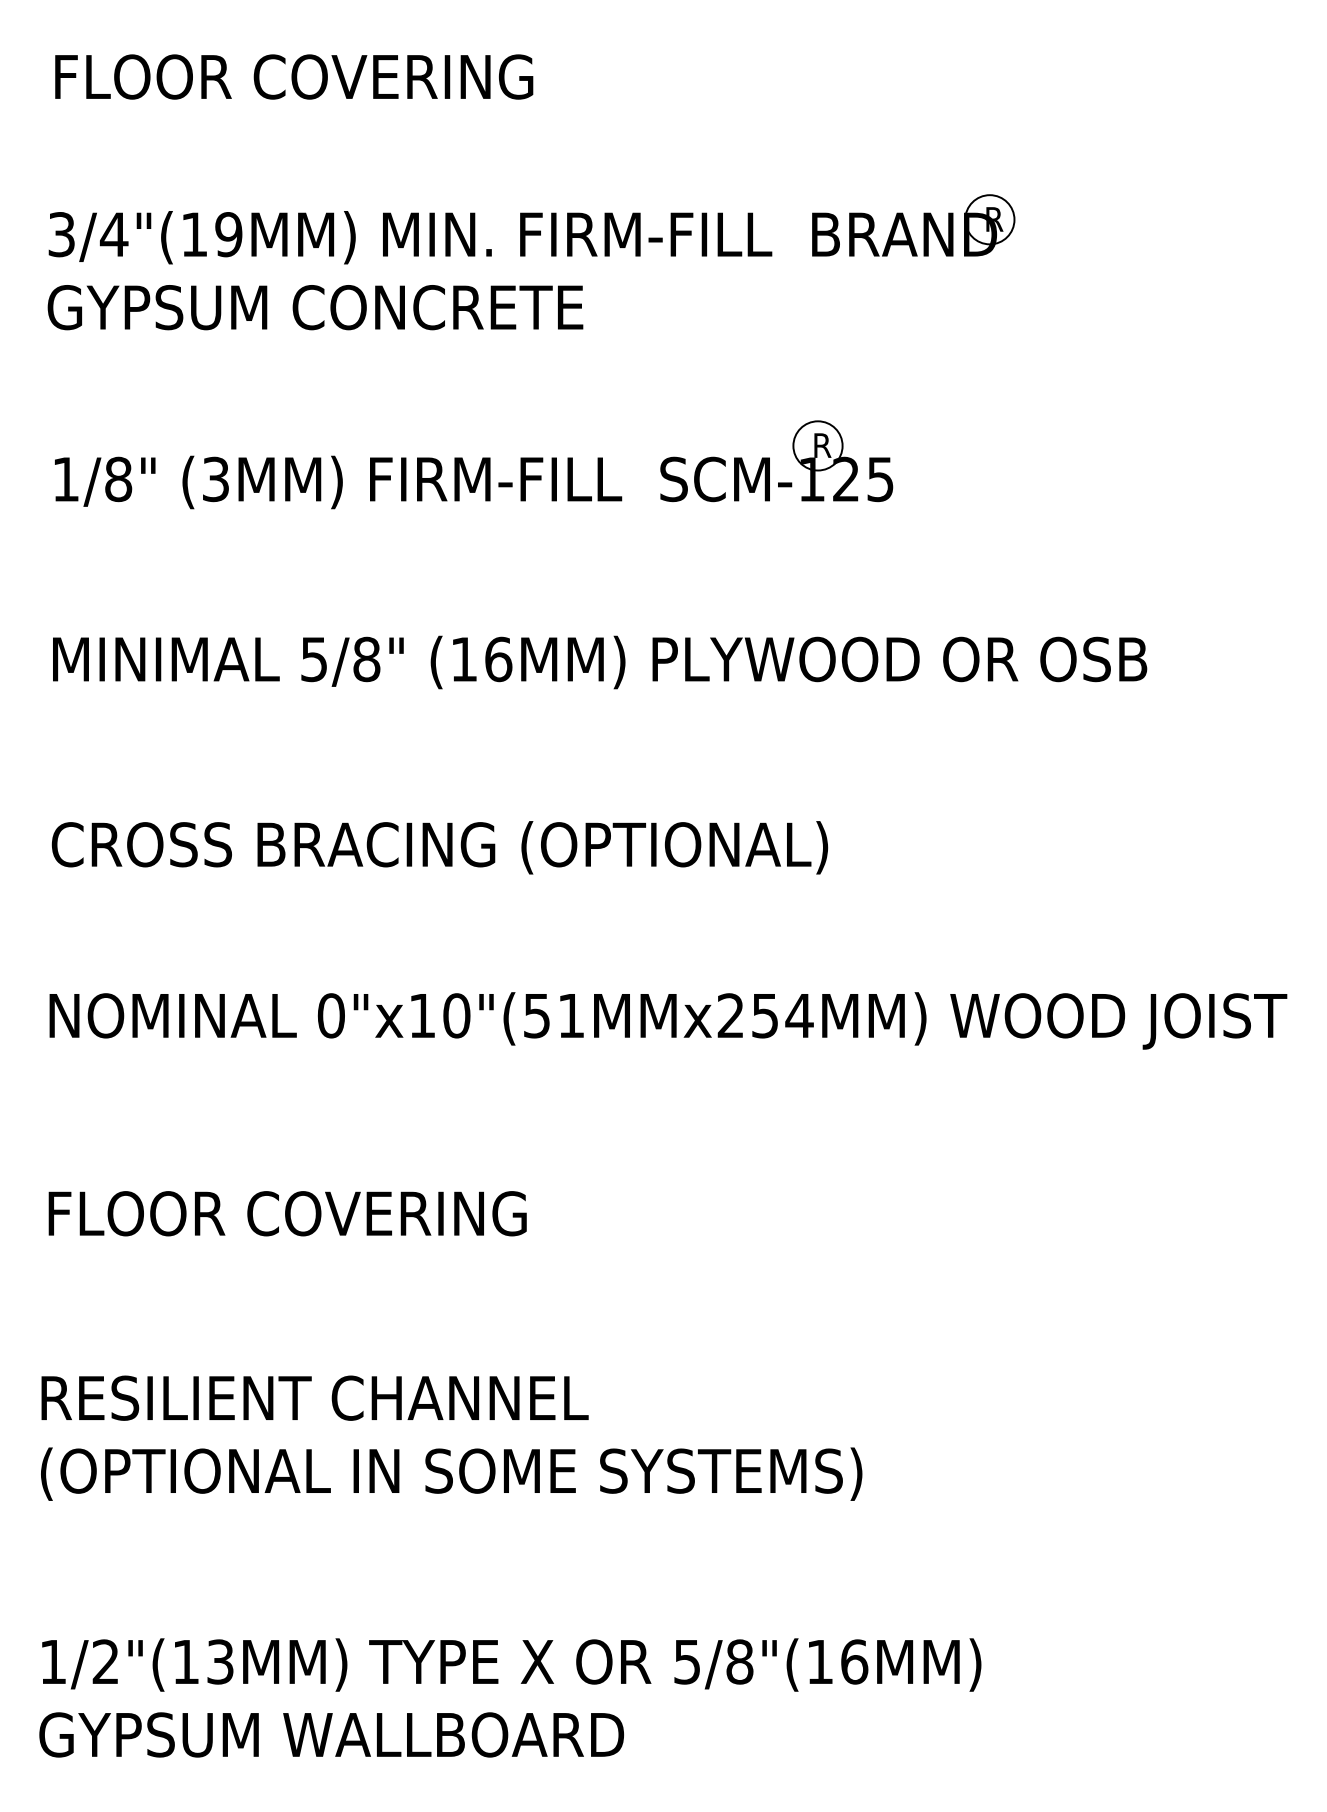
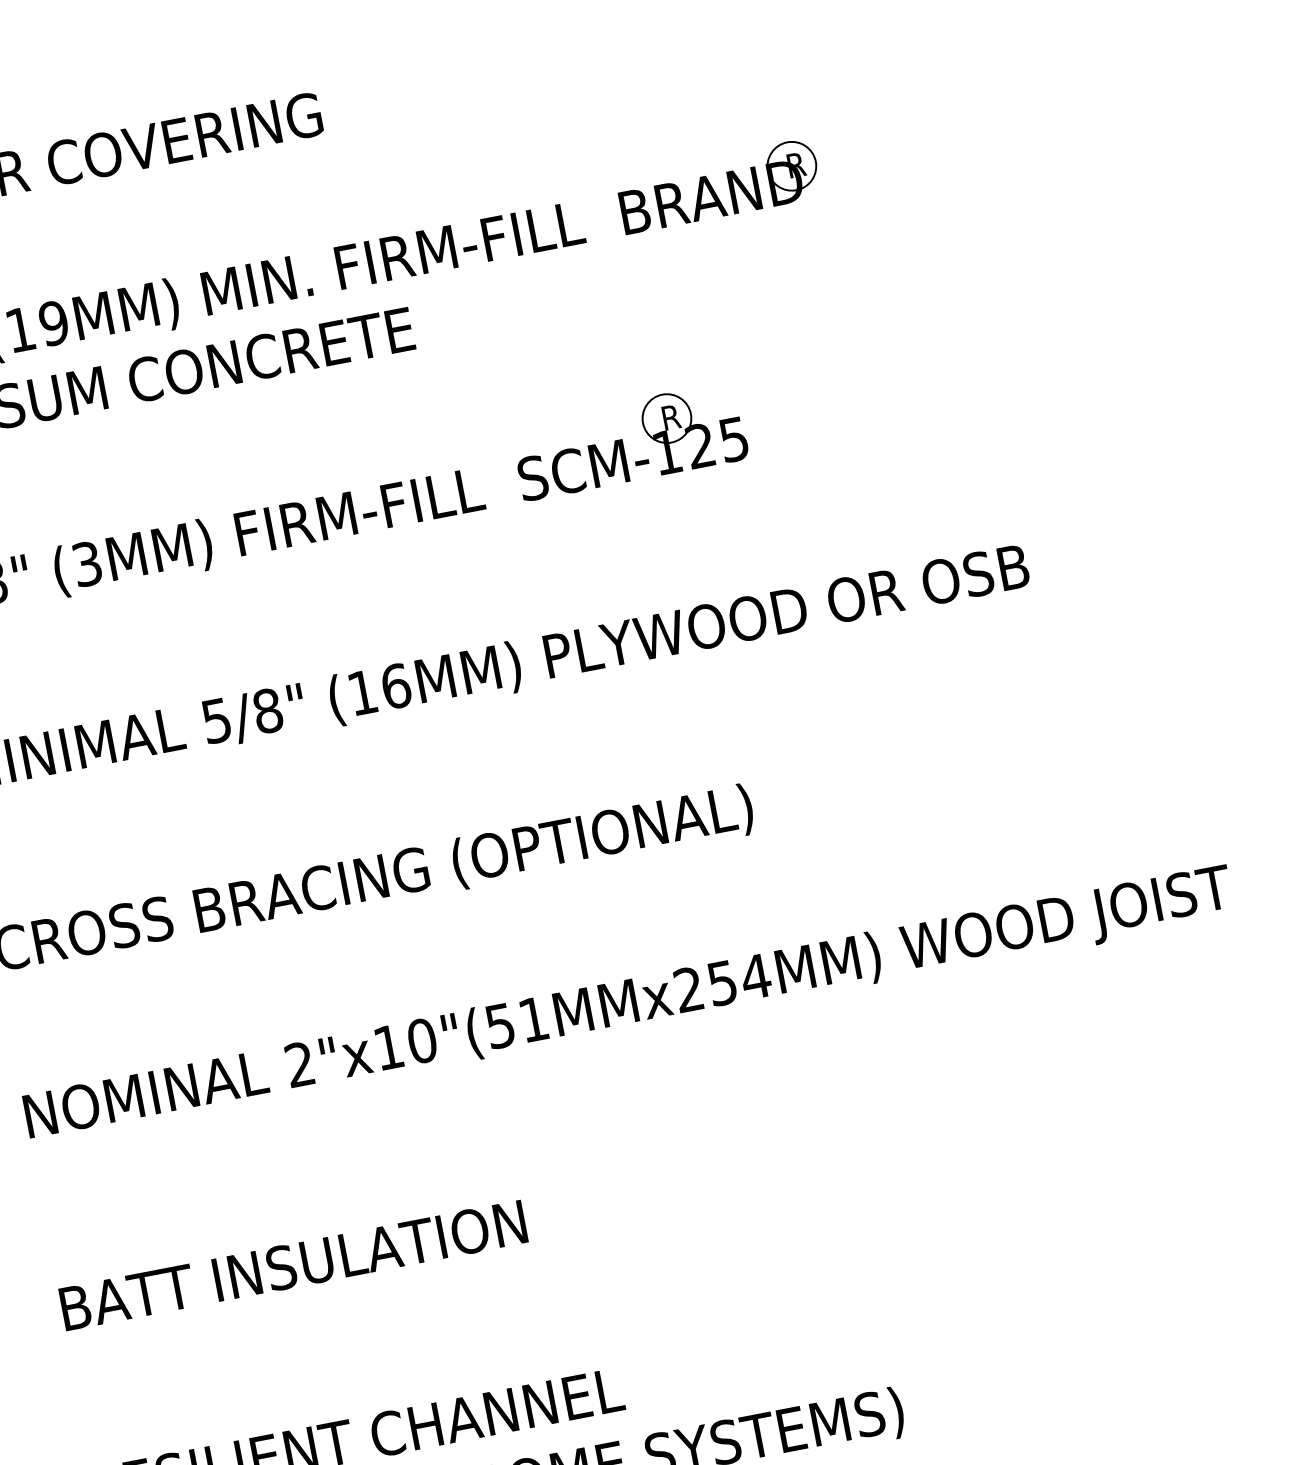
text: (330, 1015) -> (299, 1064), 0"x10"(51MMx254MM) -> 2"x10"(51MMx254MM)
text: (290, 1213) -> (297, 1264), FLOOR COVERING -> BATT INSULATION

